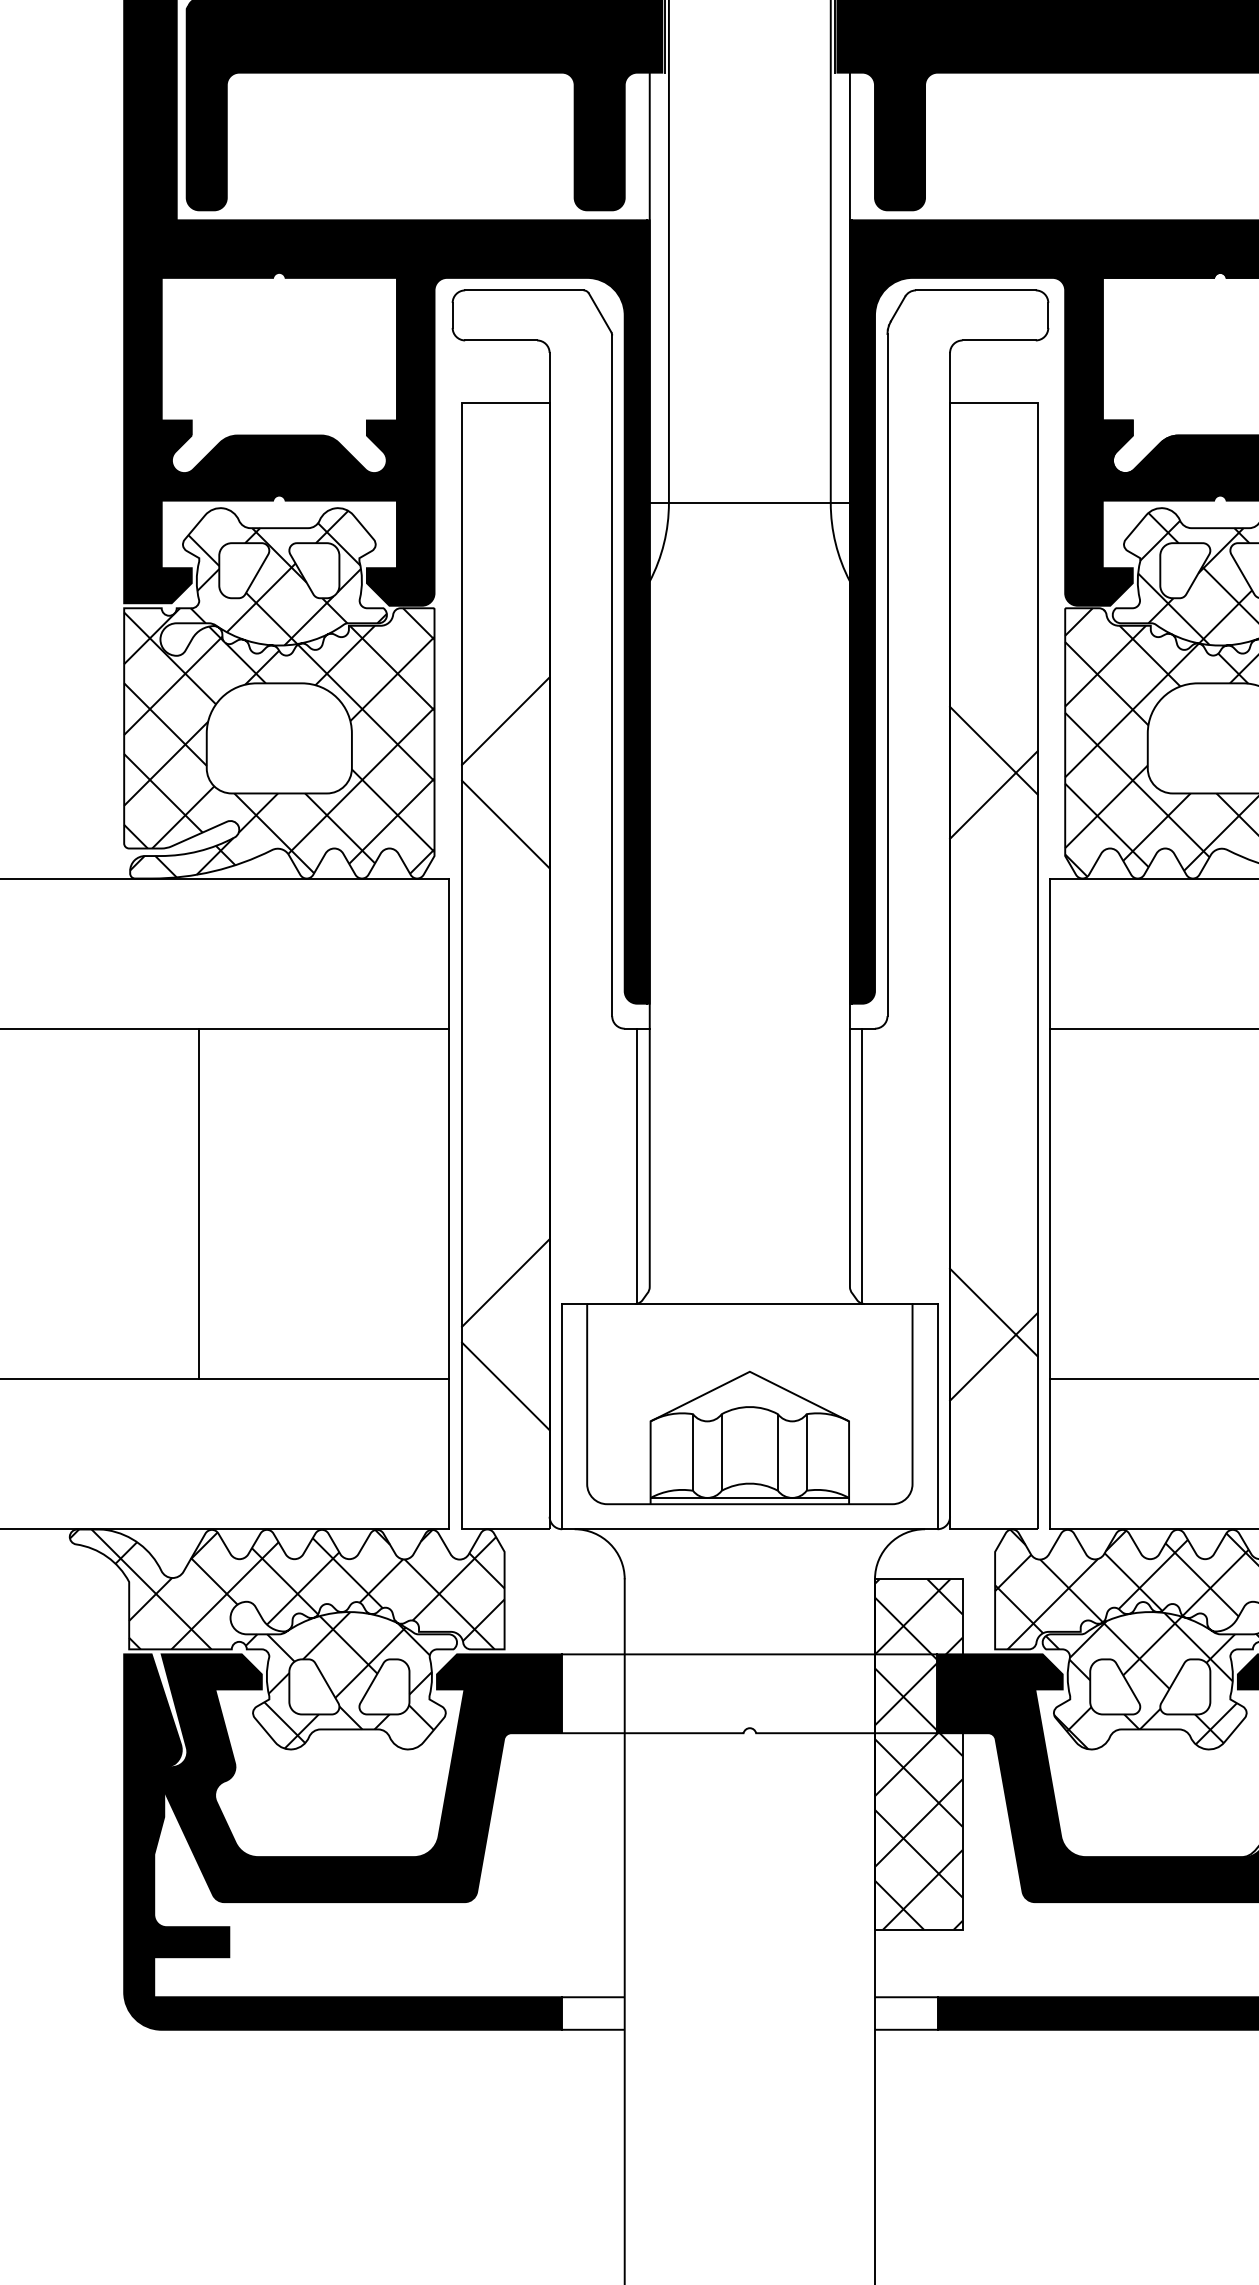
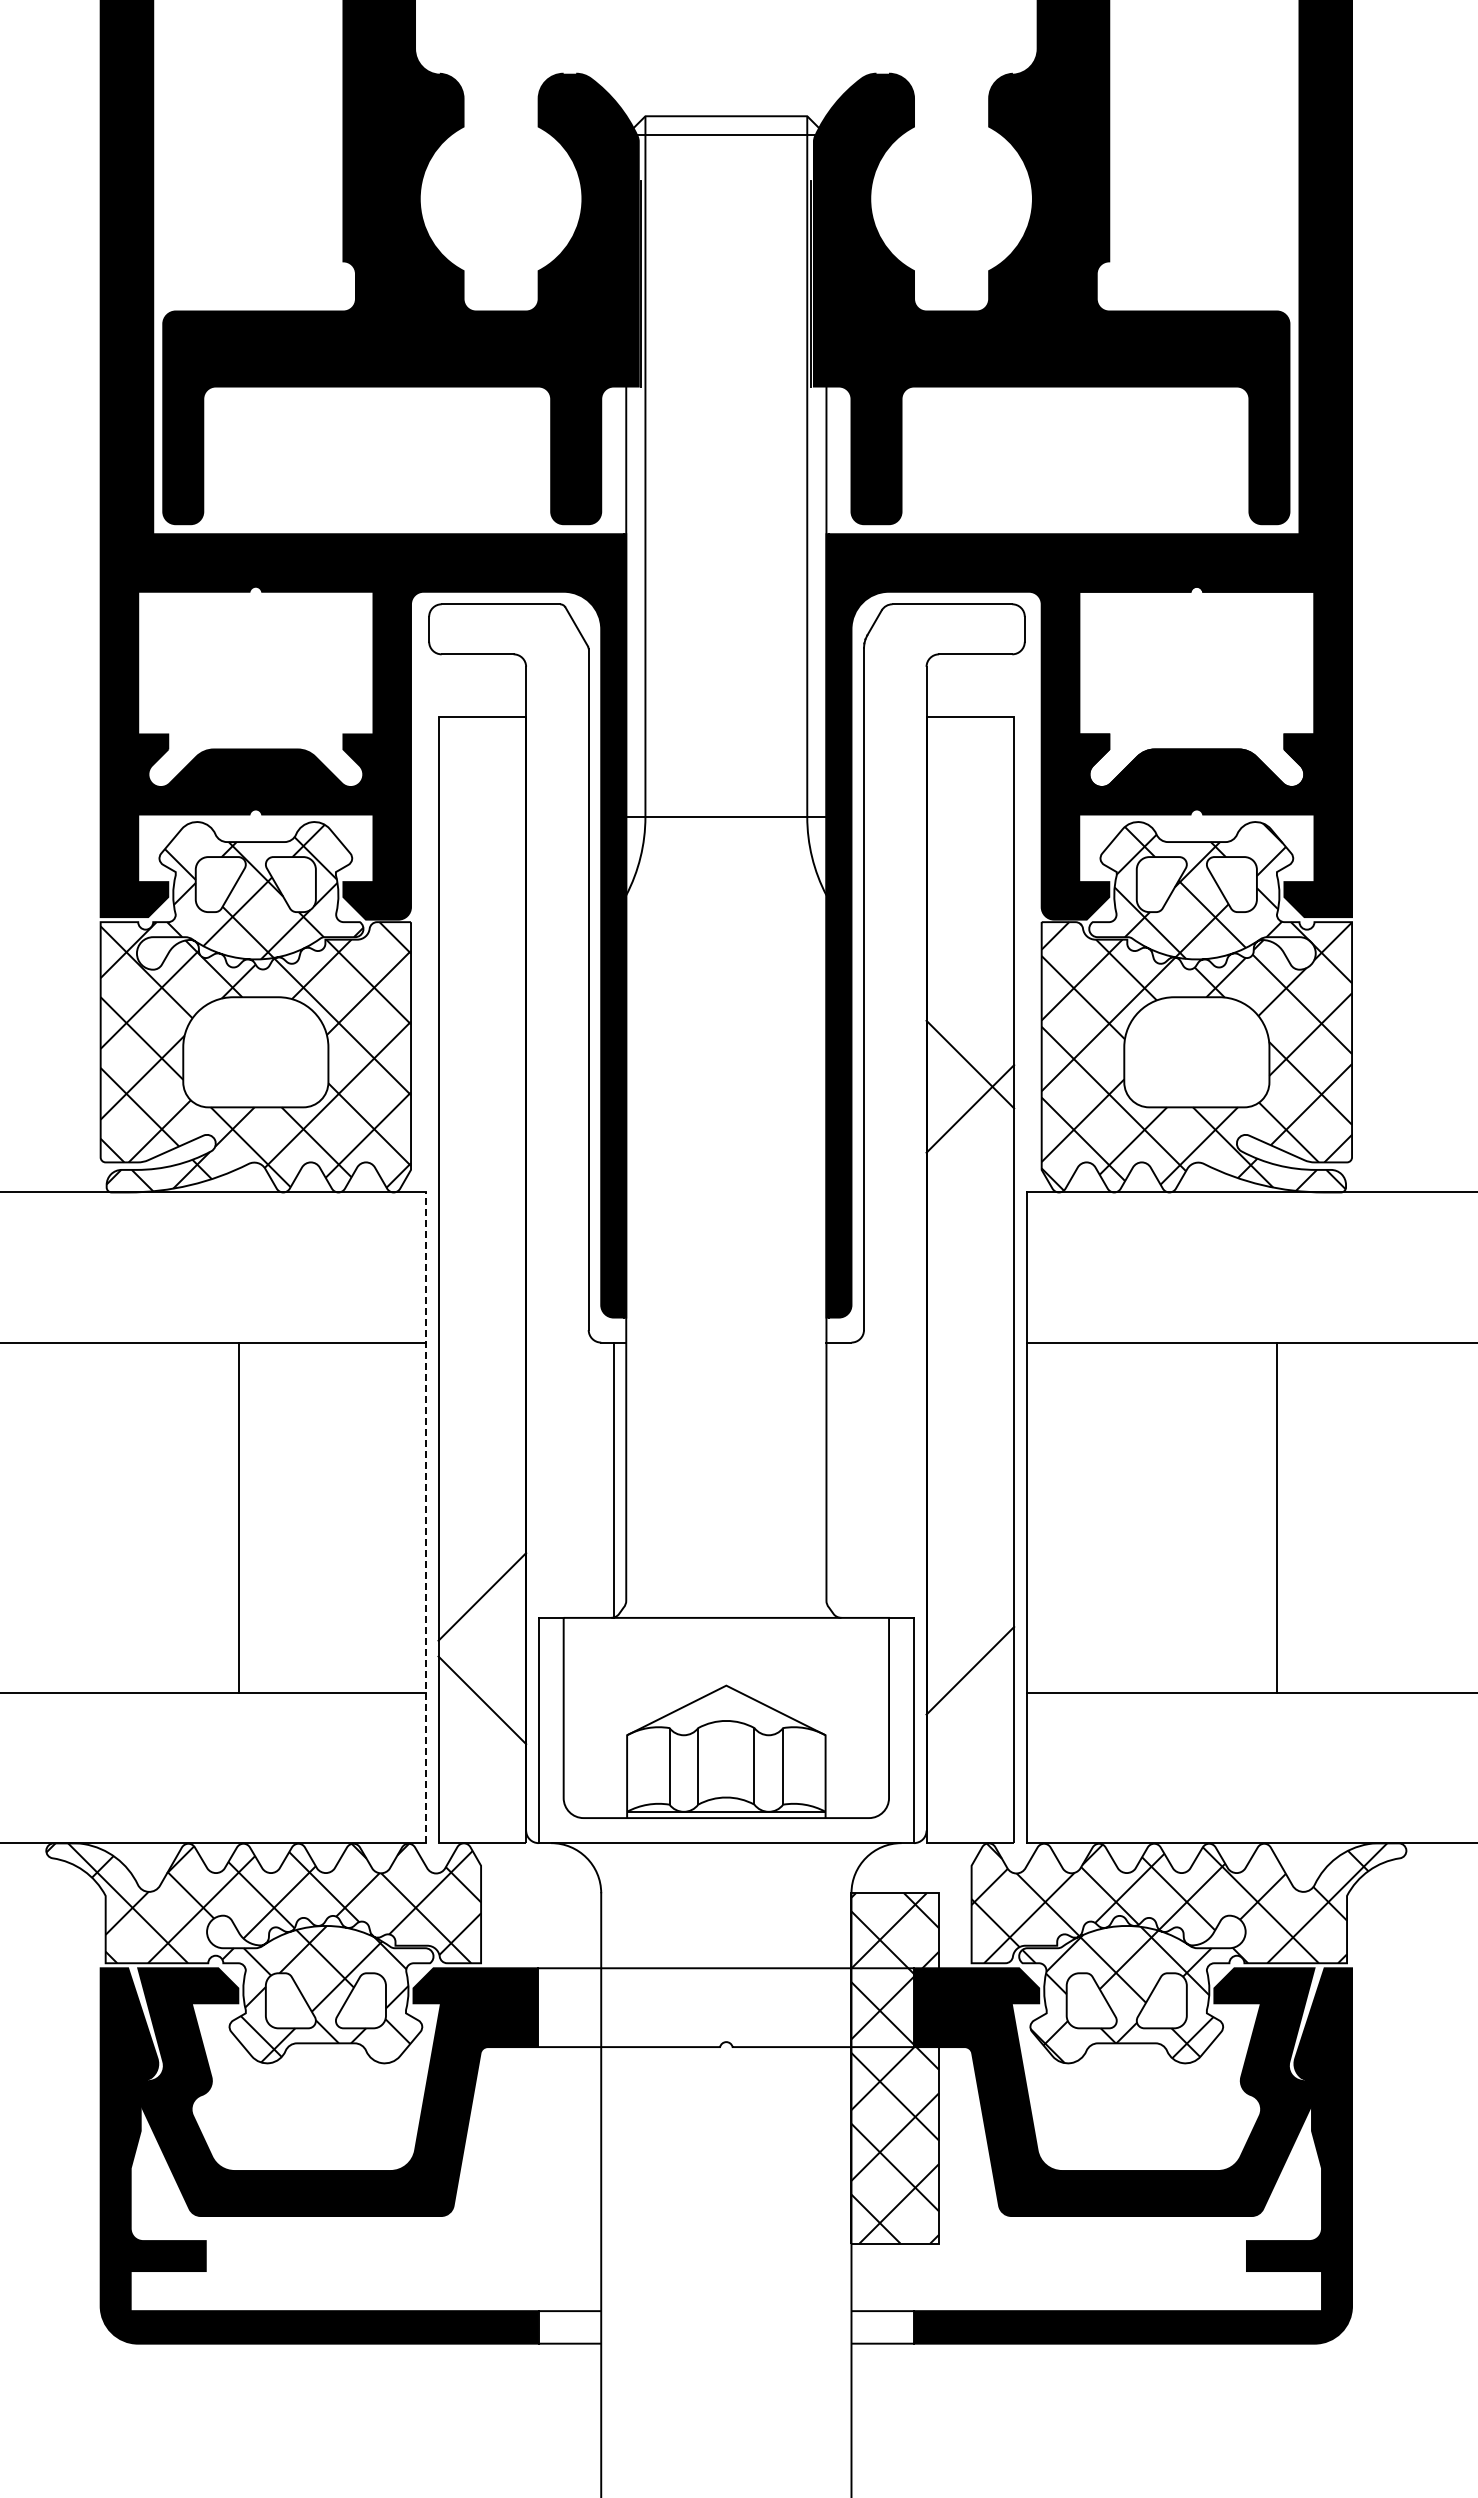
line: (506, 720) -> (482, 1034), removed
line: (506, 824) -> (482, 1138), removed
line: (862, 1165) -> (838, 1479), removed
line: (199, 1203) -> (238, 1517), moved
line: (449, 1203) -> (425, 1517), solid -> dashed
line: (994, 1312) -> (970, 1626), removed

